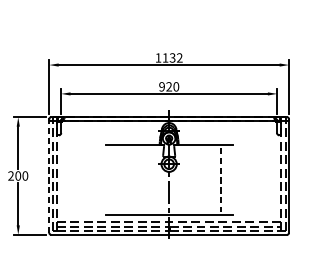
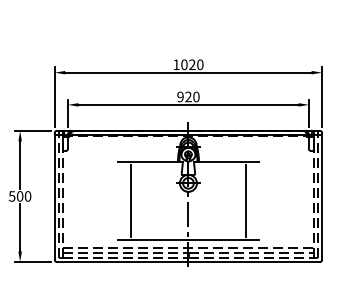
text: (172, 57) -> (192, 64), 1132 -> 1020
text: (10, 176) -> (11, 196), 200 -> 500
line: (49, 176) -> (54, 197), dashed -> solid
line: (118, 179) -> (131, 200), added
line: (220, 180) -> (245, 201), dashed -> solid

